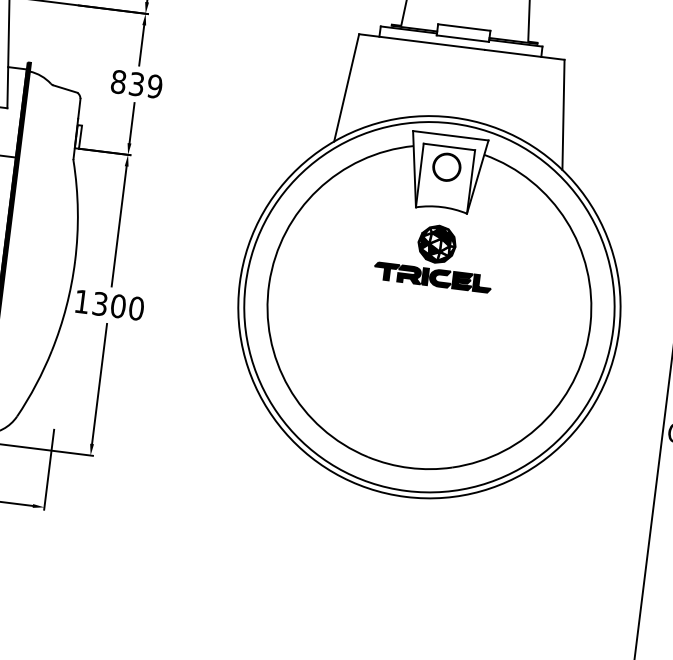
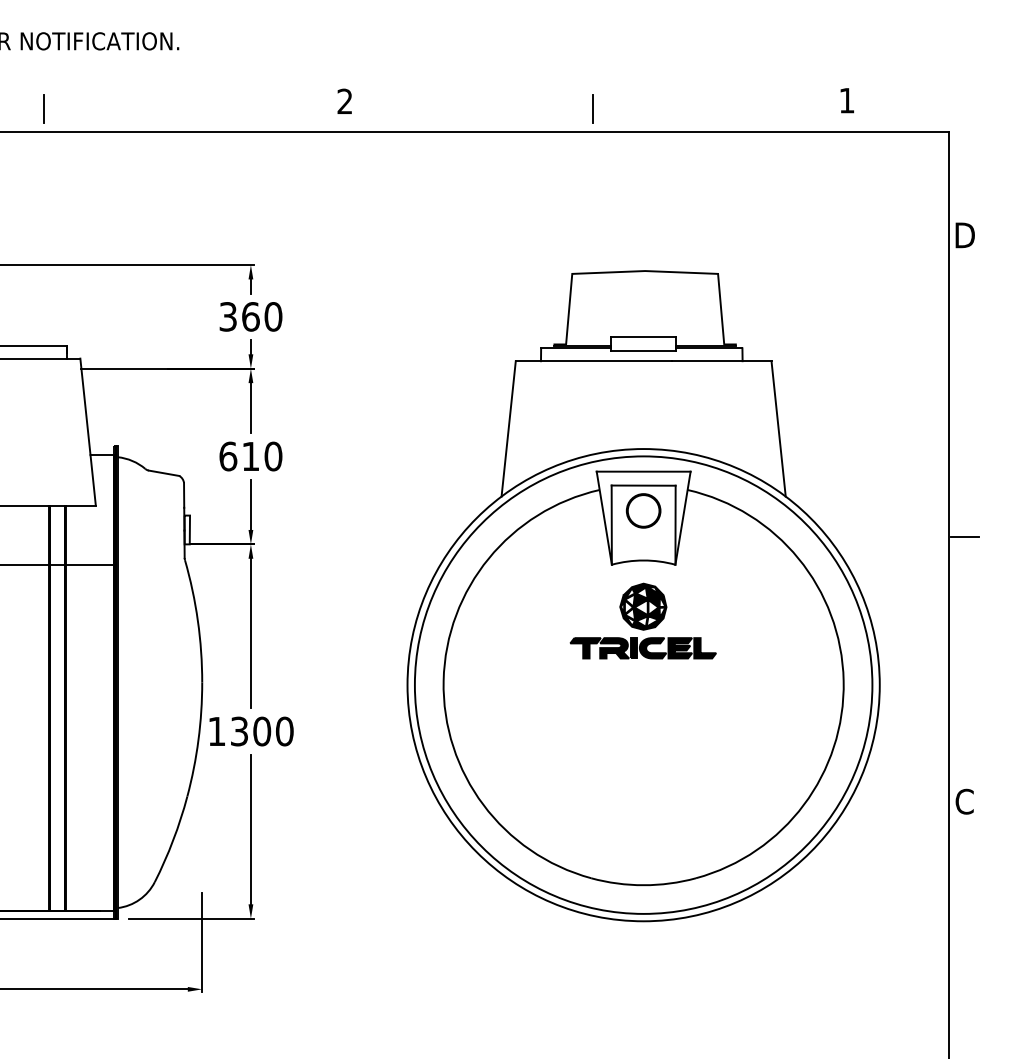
text: (136, 84) -> (250, 456), 839 -> 610

